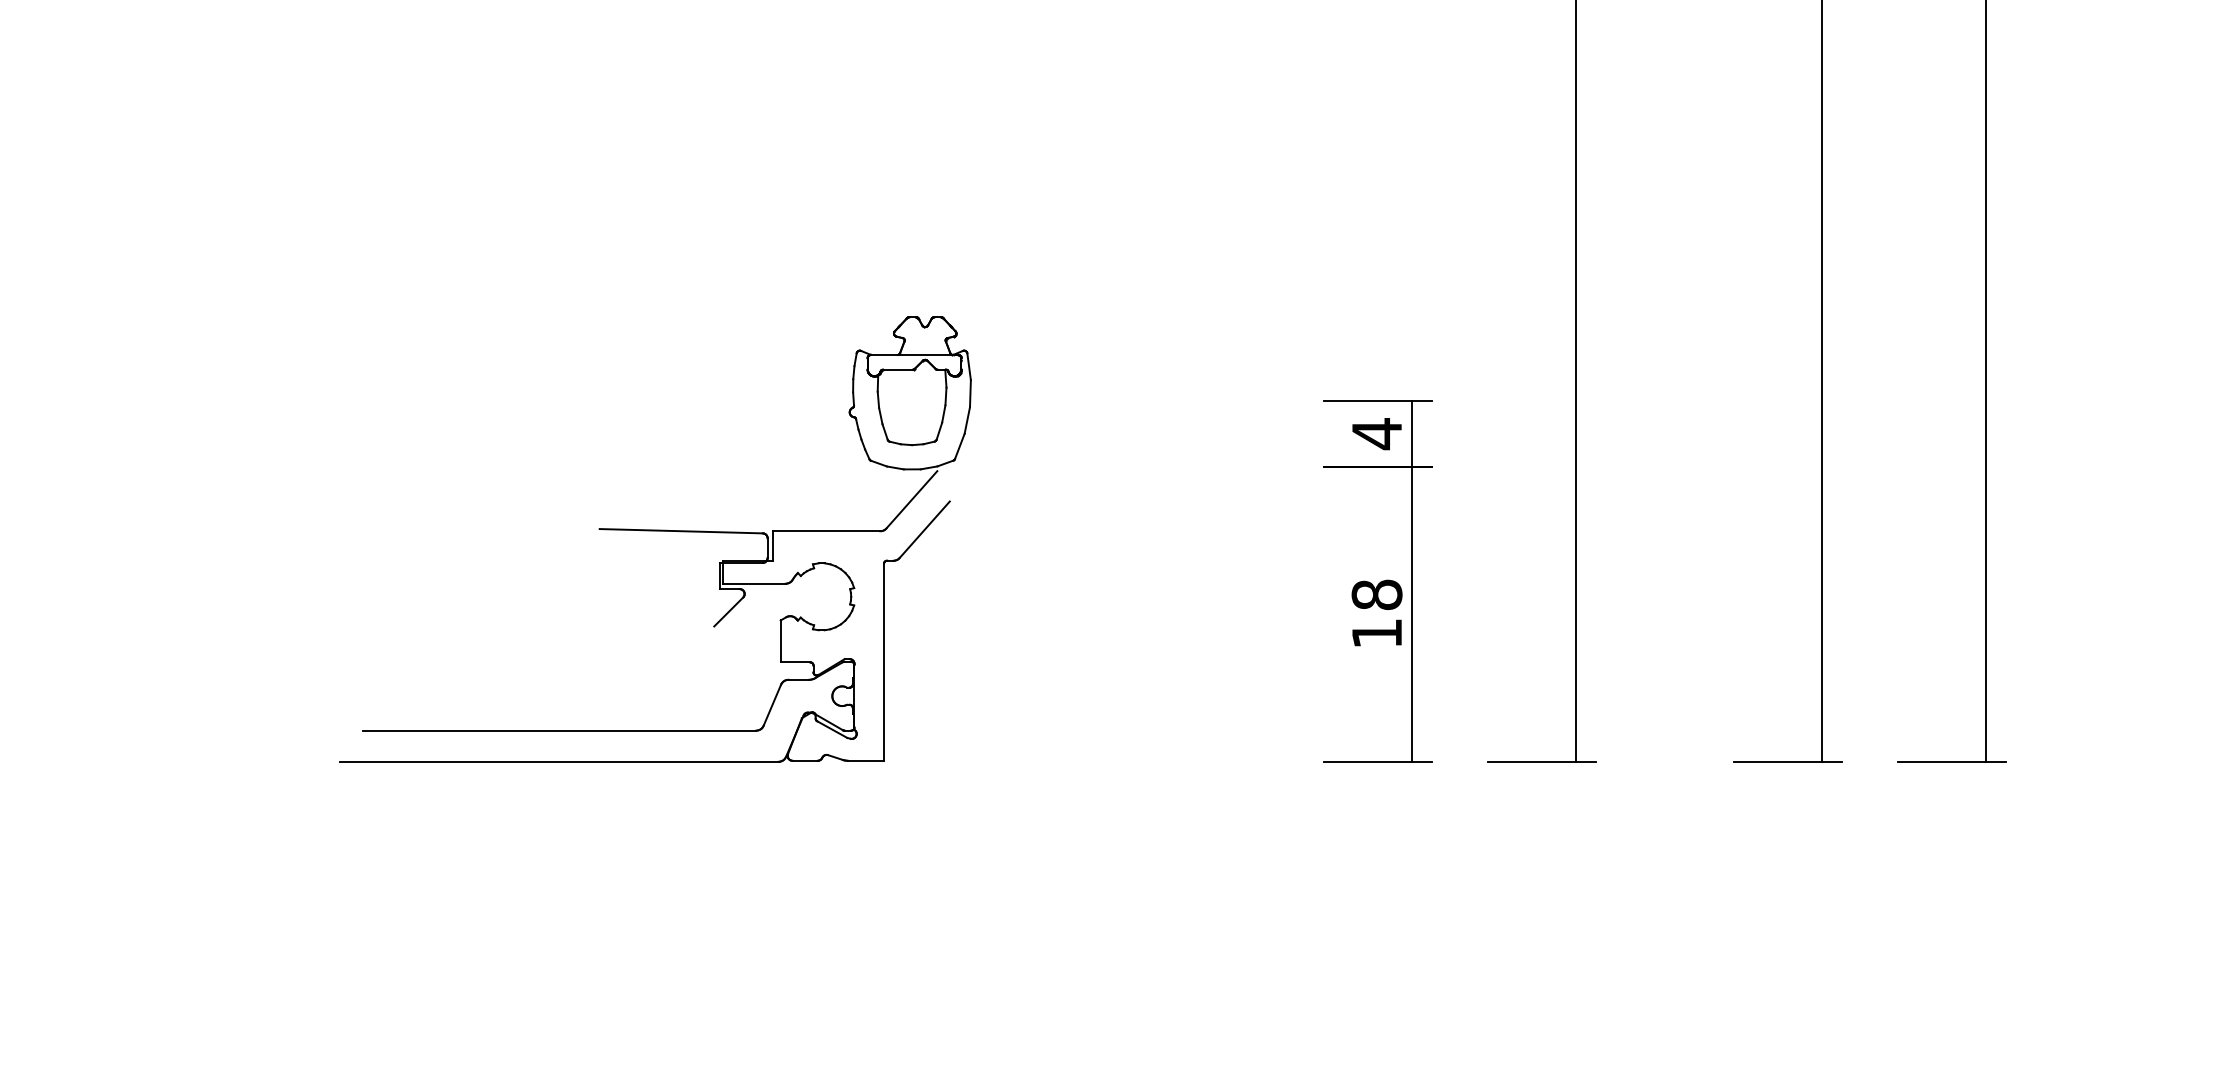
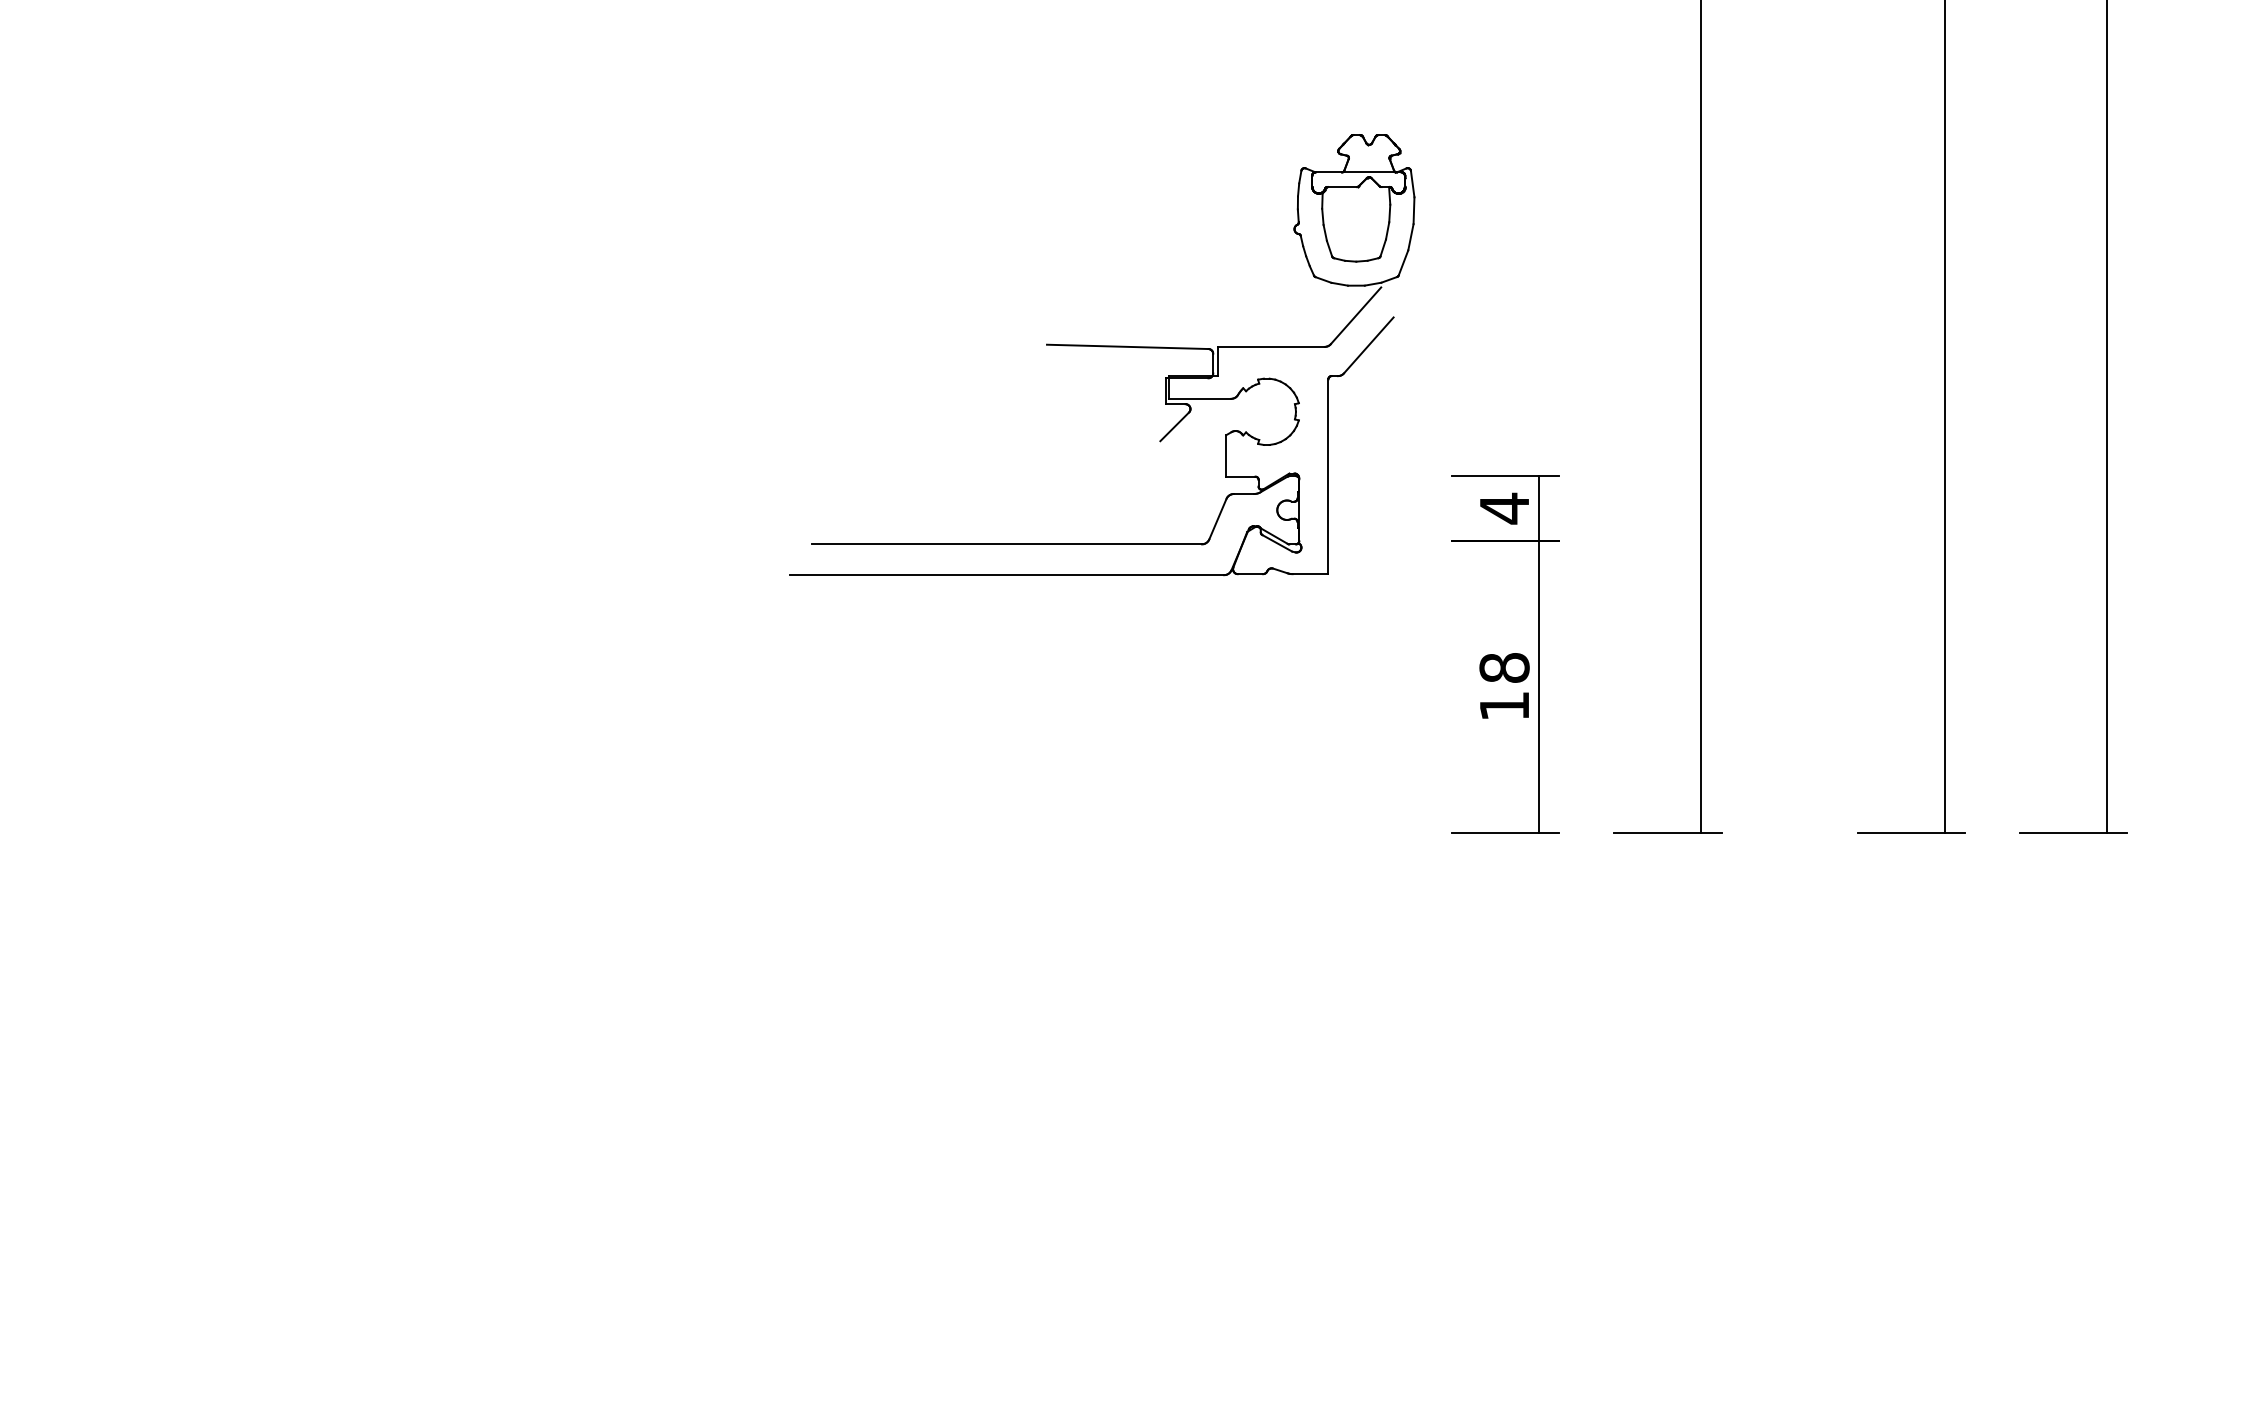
part: (655, 531) -> (1102, 347), moved

